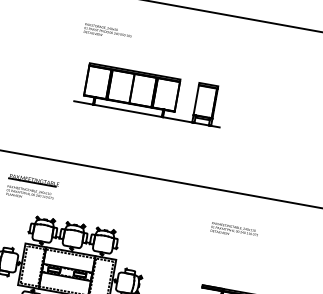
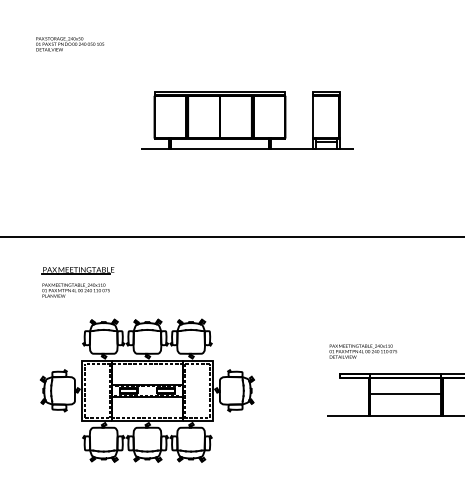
text: (108, 32) -> (70, 44), moved
part: (150, 94) -> (247, 120), moved
text: (234, 230) -> (362, 351), moved

